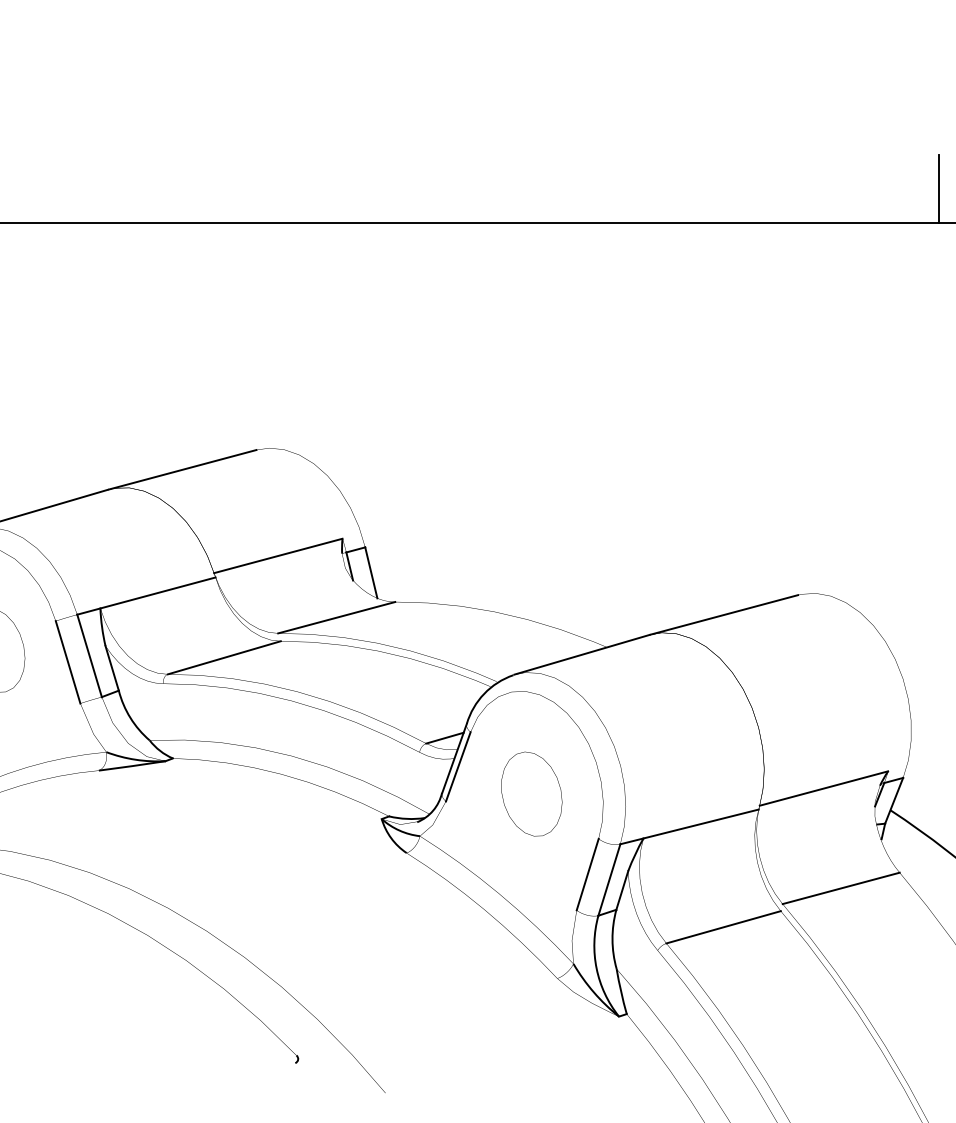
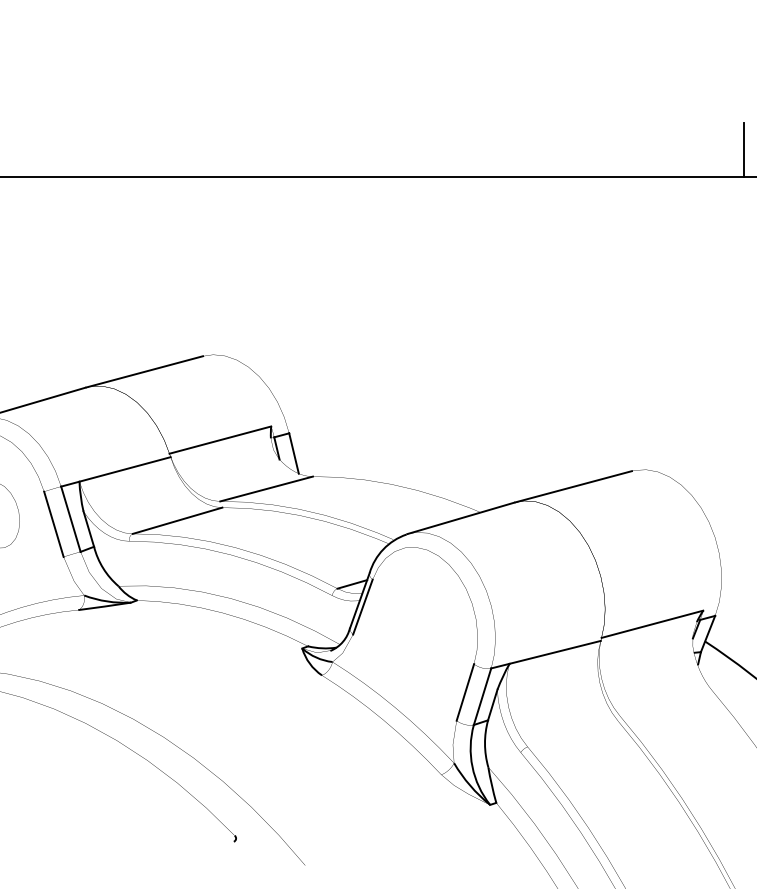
part: (531, 793) -> (420, 628), removed
line: (840, 888) -> (665, 703), removed
line: (723, 927) -> (572, 734), removed

